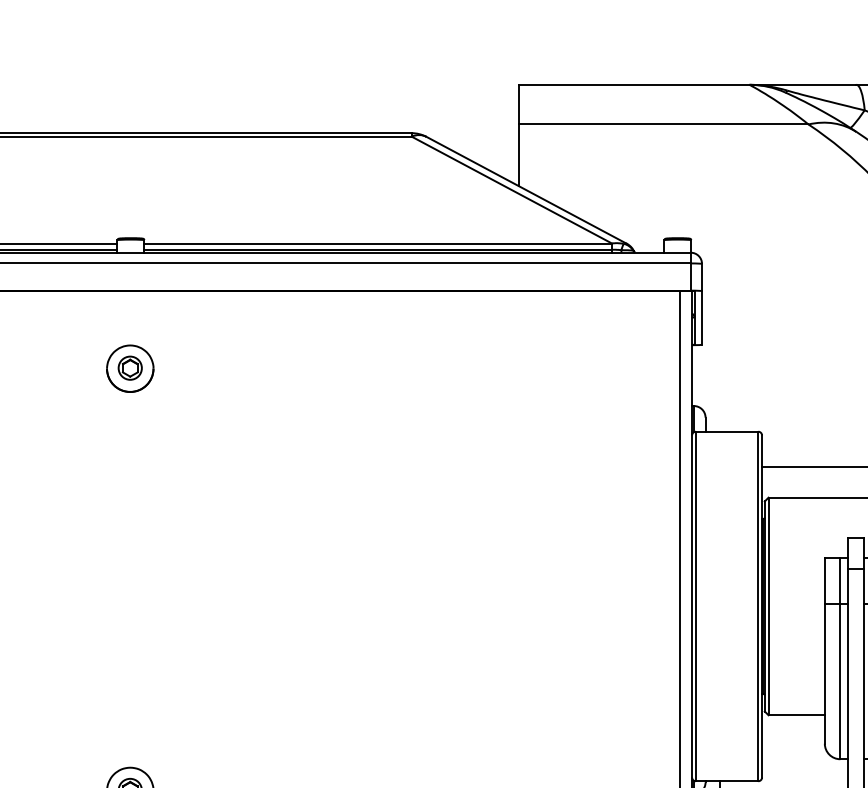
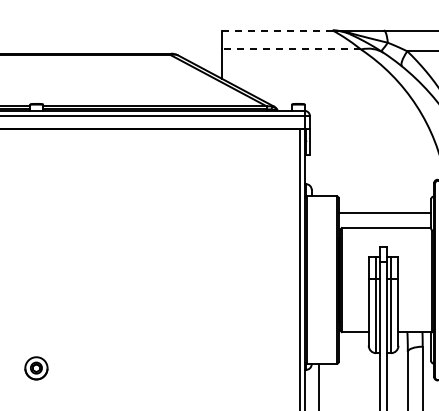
line: (634, 84) -> (277, 30), solid -> dashed
line: (663, 124) -> (291, 49), solid -> dashed
part: (130, 369) -> (36, 166), removed

